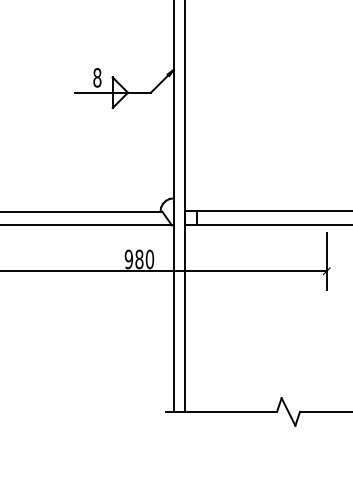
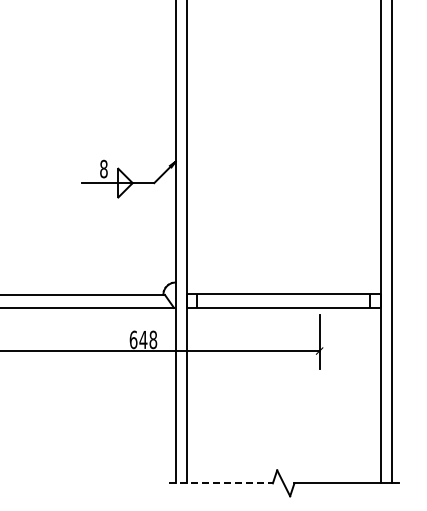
text: (139, 259) -> (143, 339), 980 -> 648
line: (222, 412) -> (221, 483), solid -> dashed

